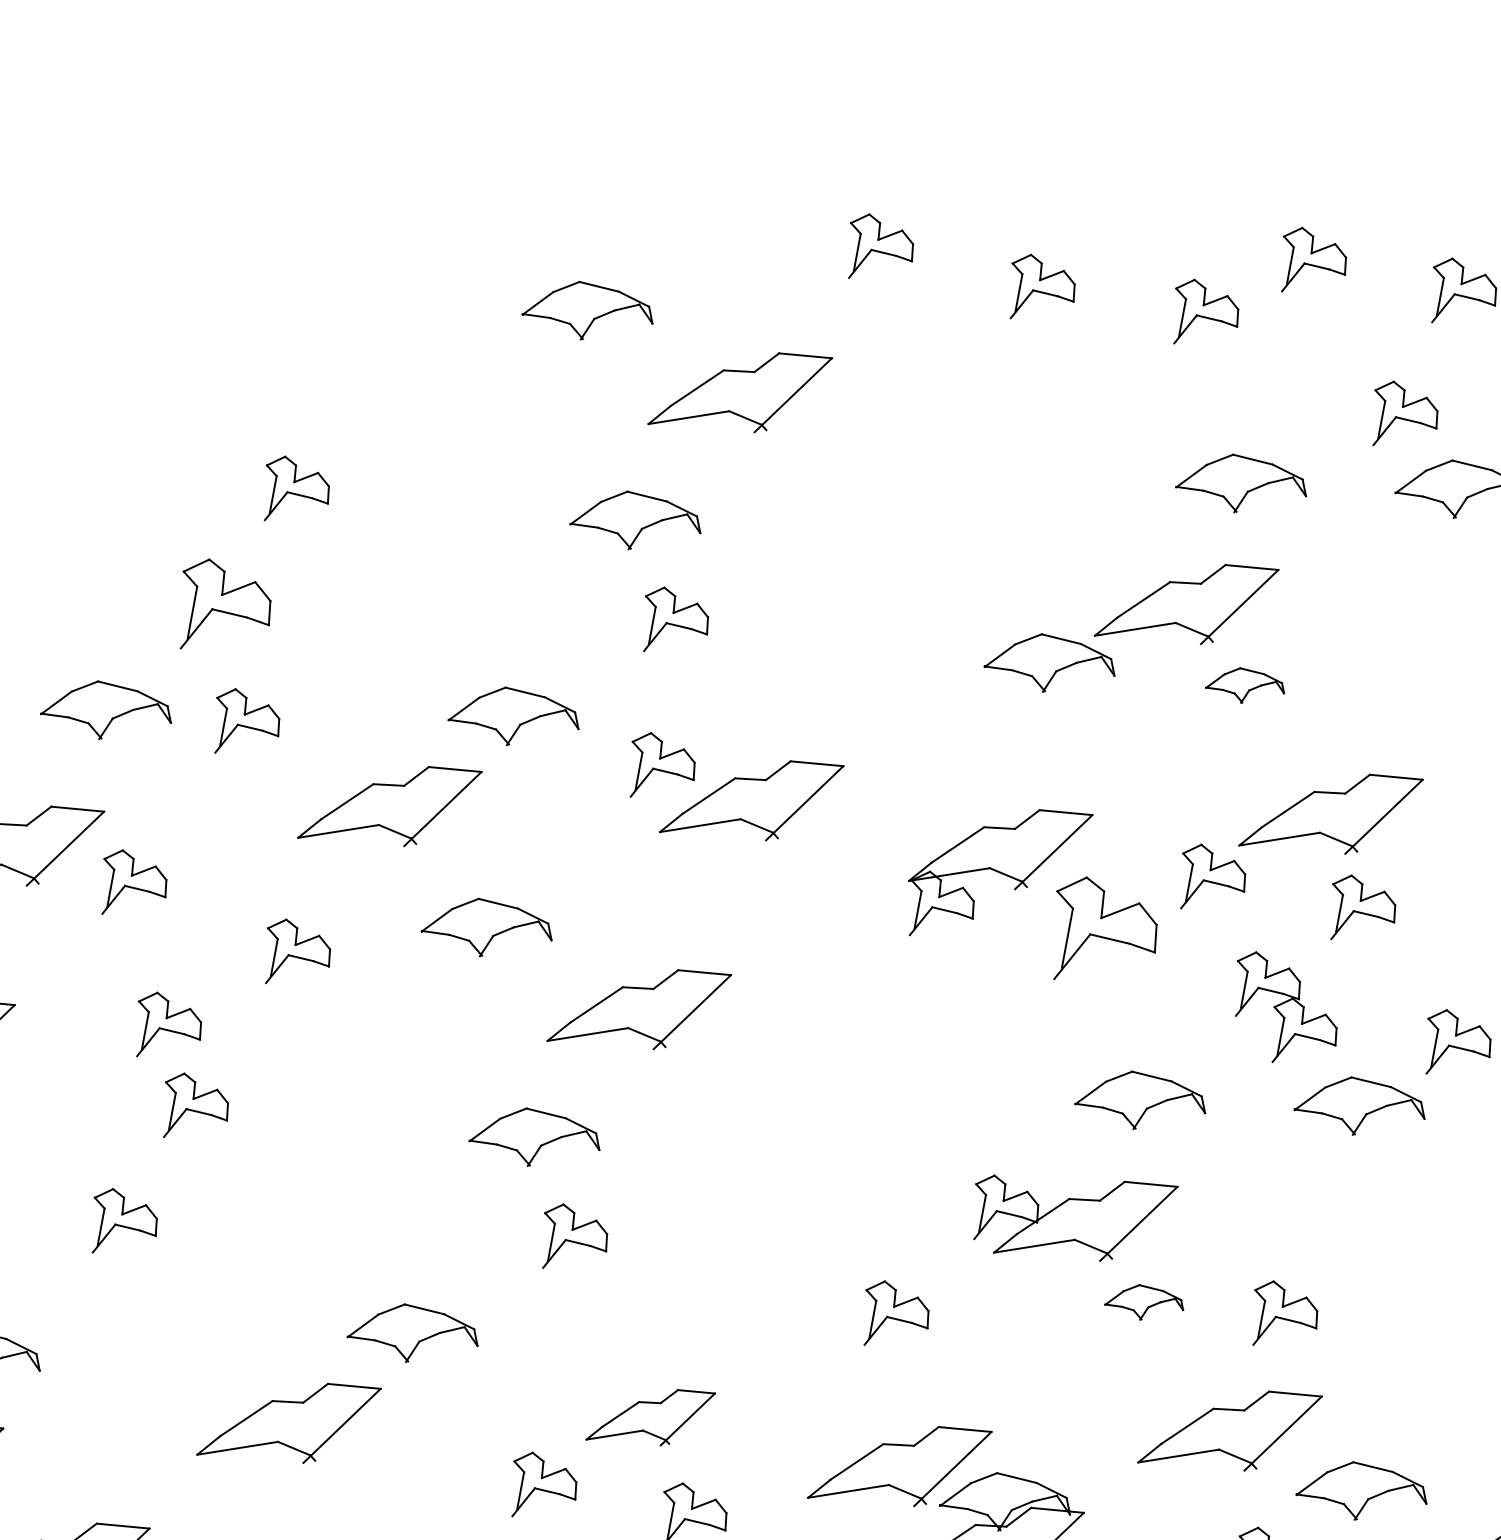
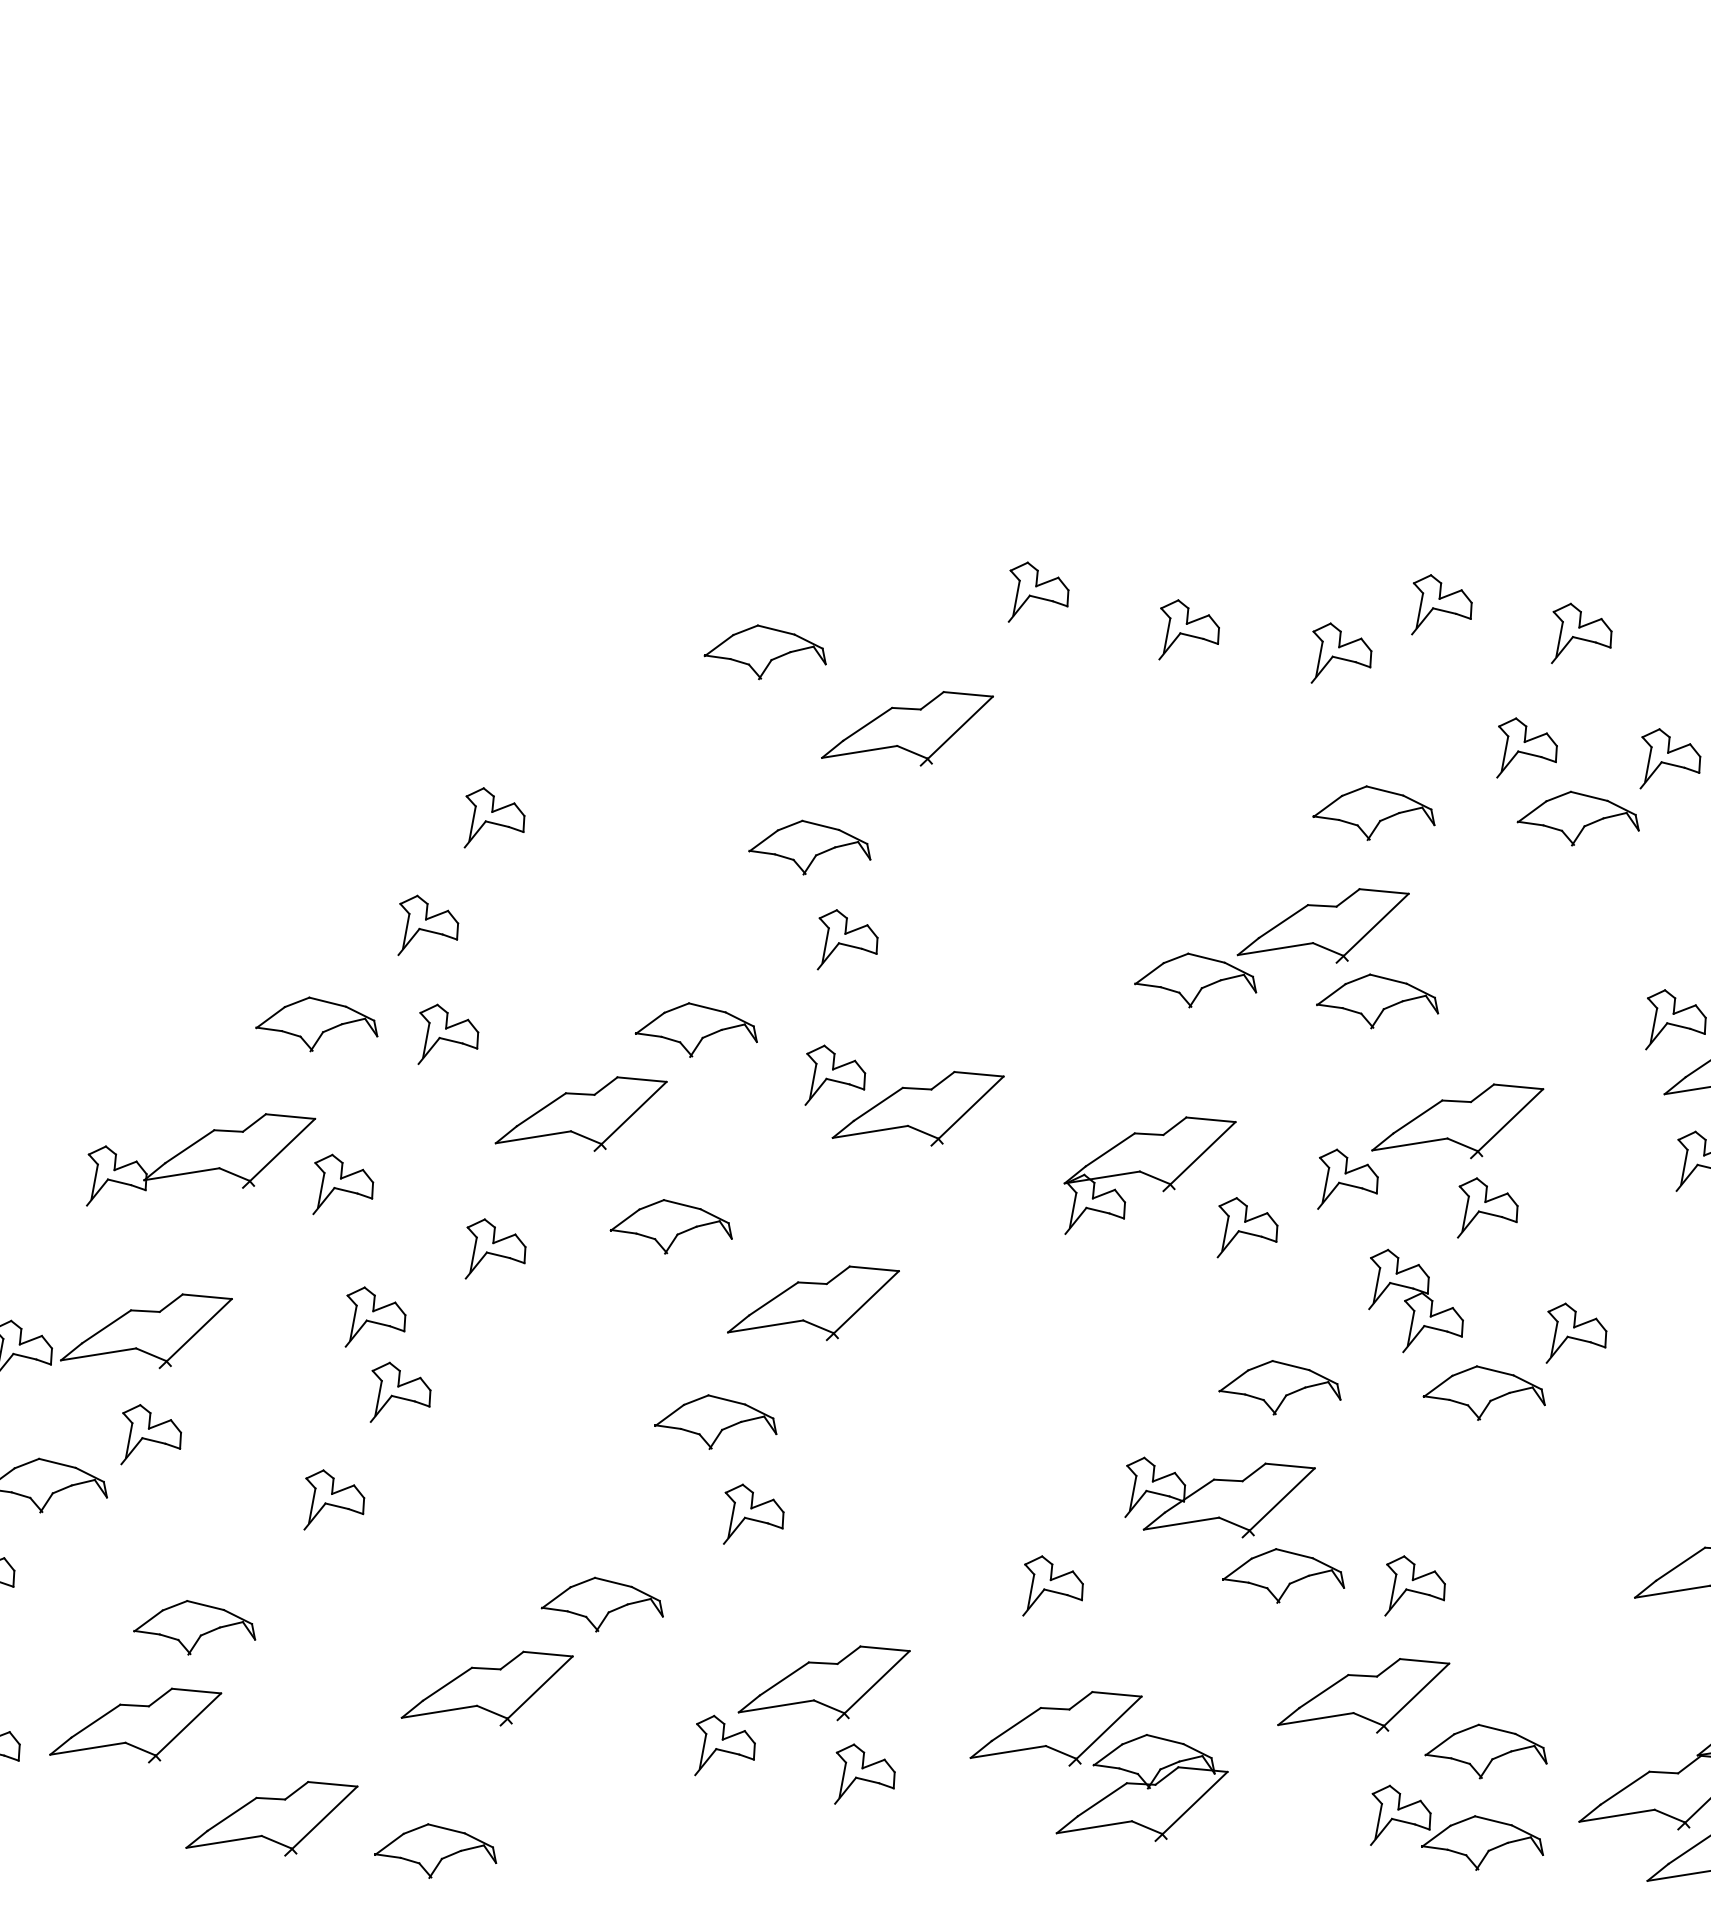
part: (225, 604) -> (428, 925), size x0.71
part: (1244, 685) -> (1377, 1001), size x1.67
part: (1105, 928) -> (1247, 1227), size x0.62
part: (1143, 1301) -> (1283, 1575), size x1.67
part: (650, 1417) -> (823, 1683), size x1.43

